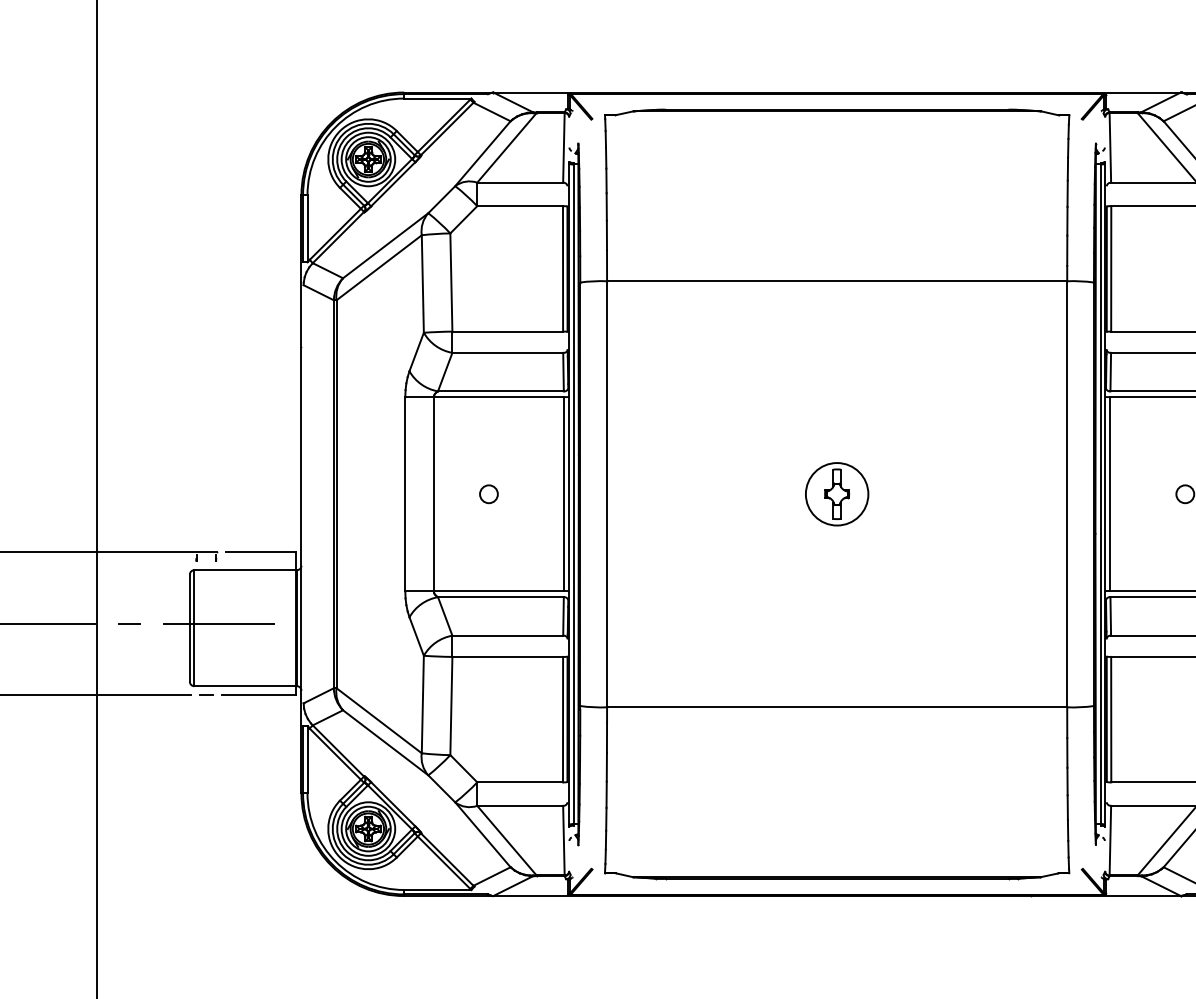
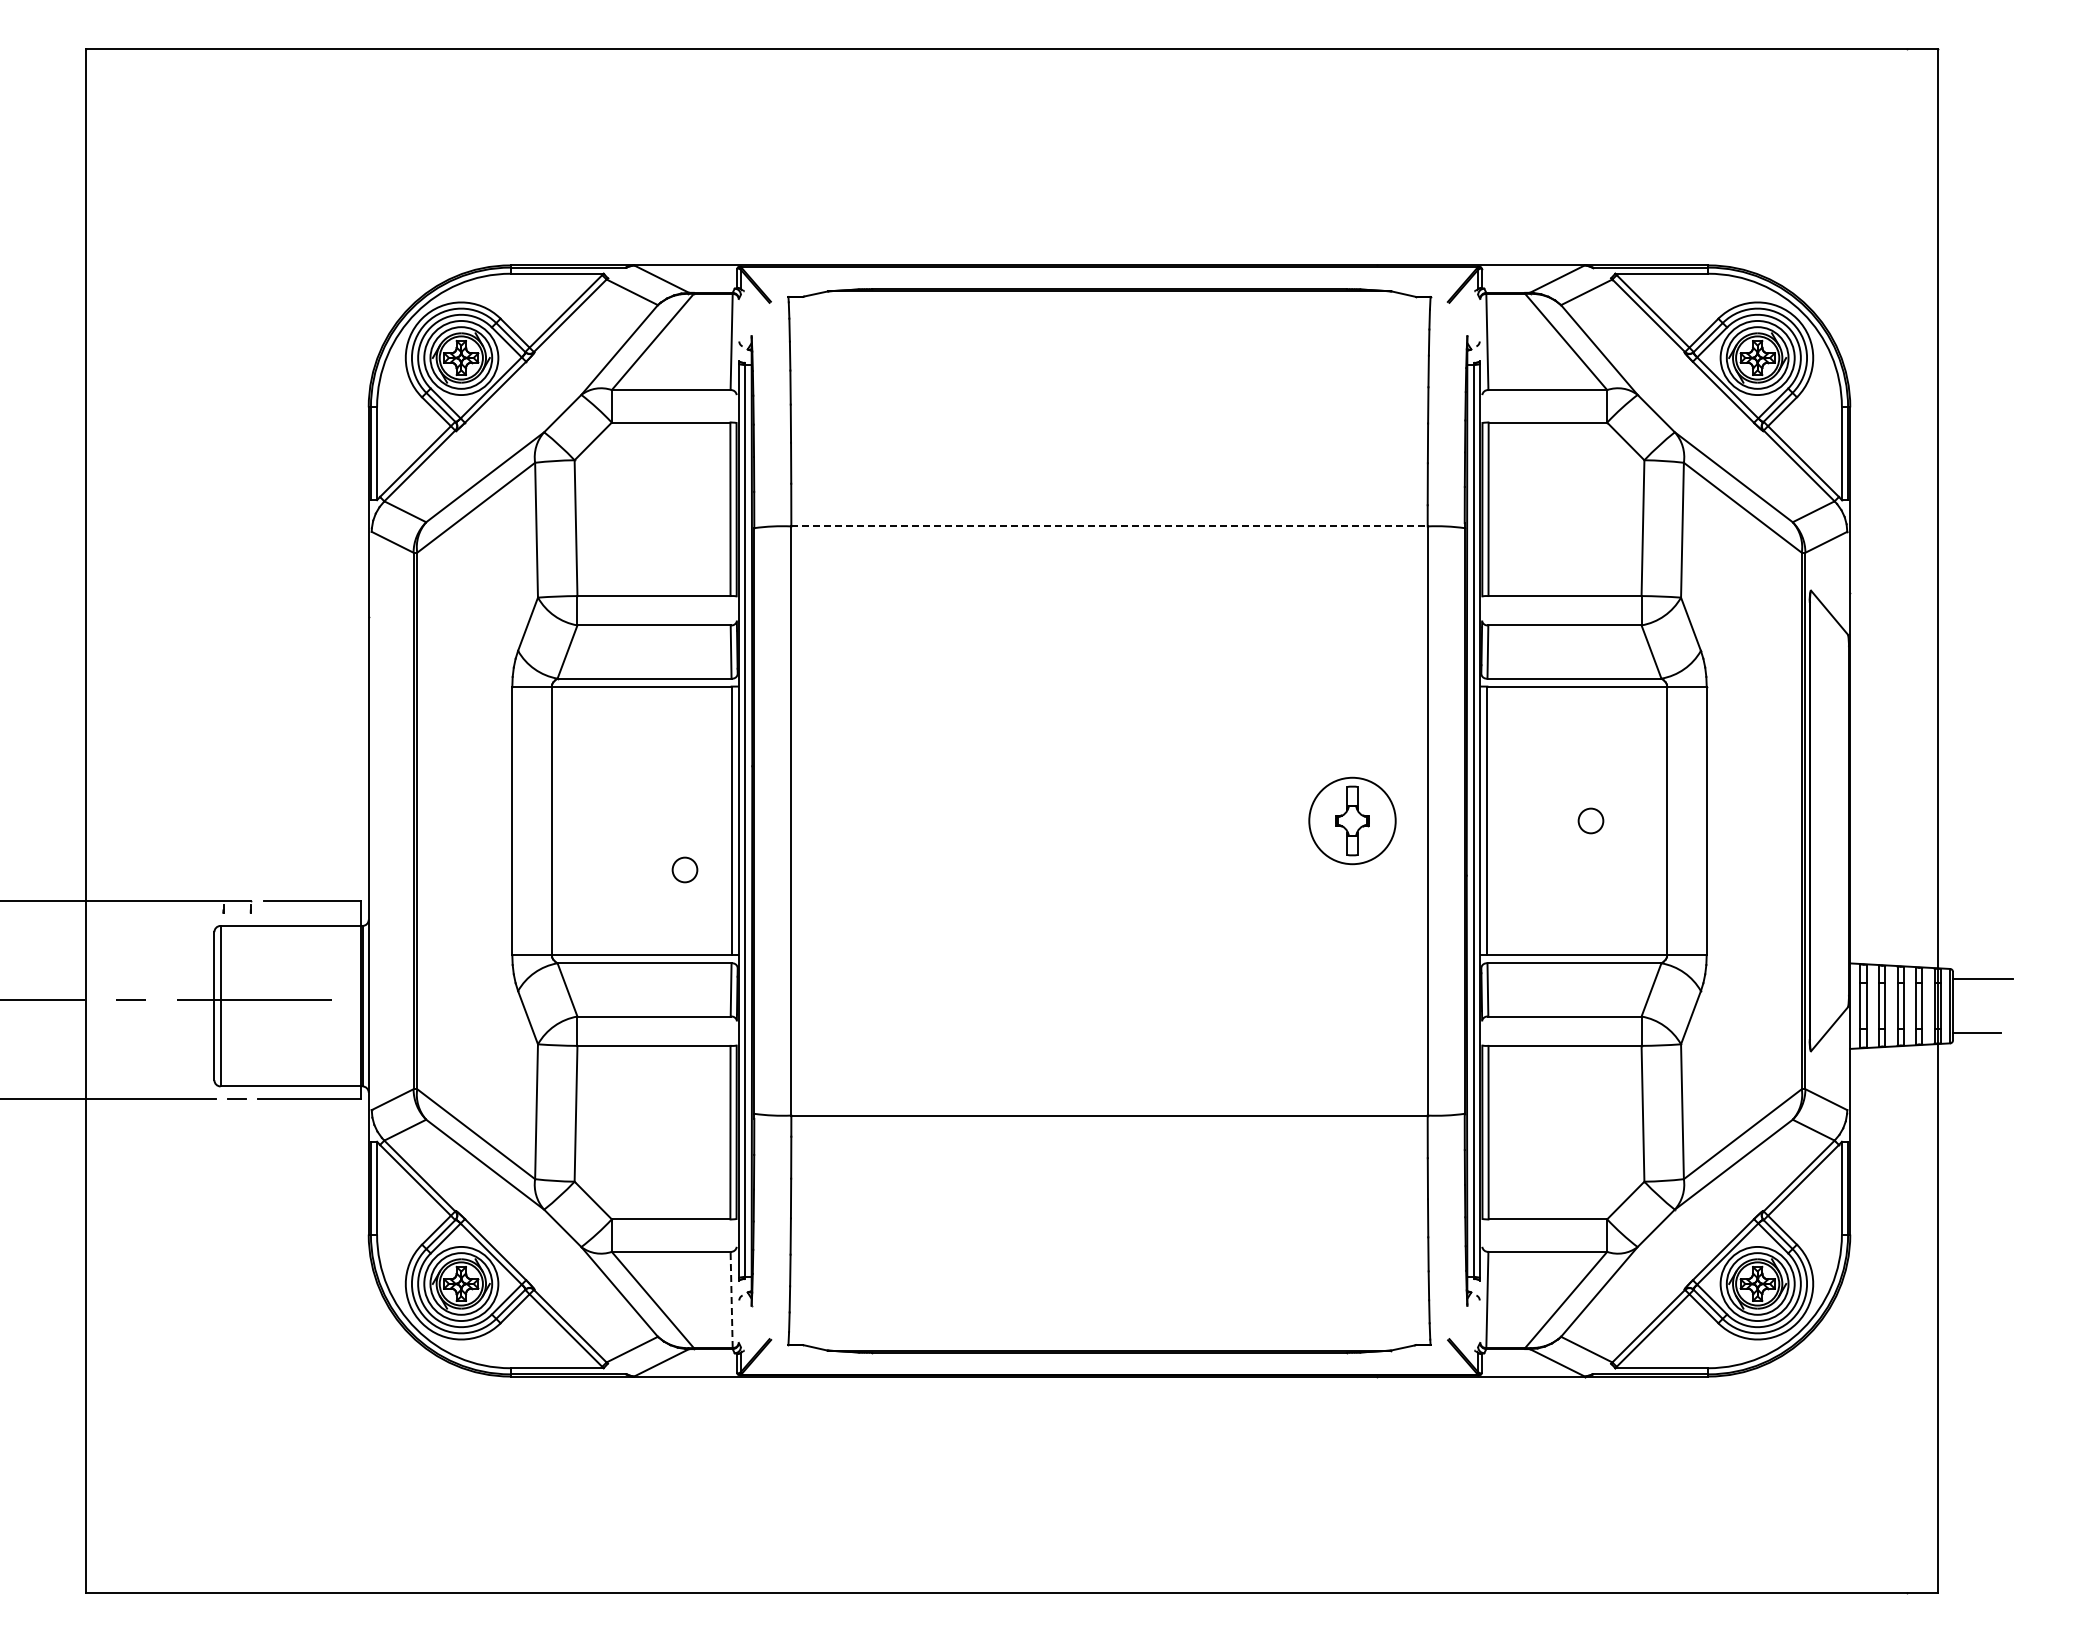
line: (837, 281) -> (1110, 526), solid -> dashed
circle: (488, 493) -> (684, 869), moved
part: (837, 493) -> (1352, 820), moved
line: (563, 840) -> (731, 1299), solid -> dashed

